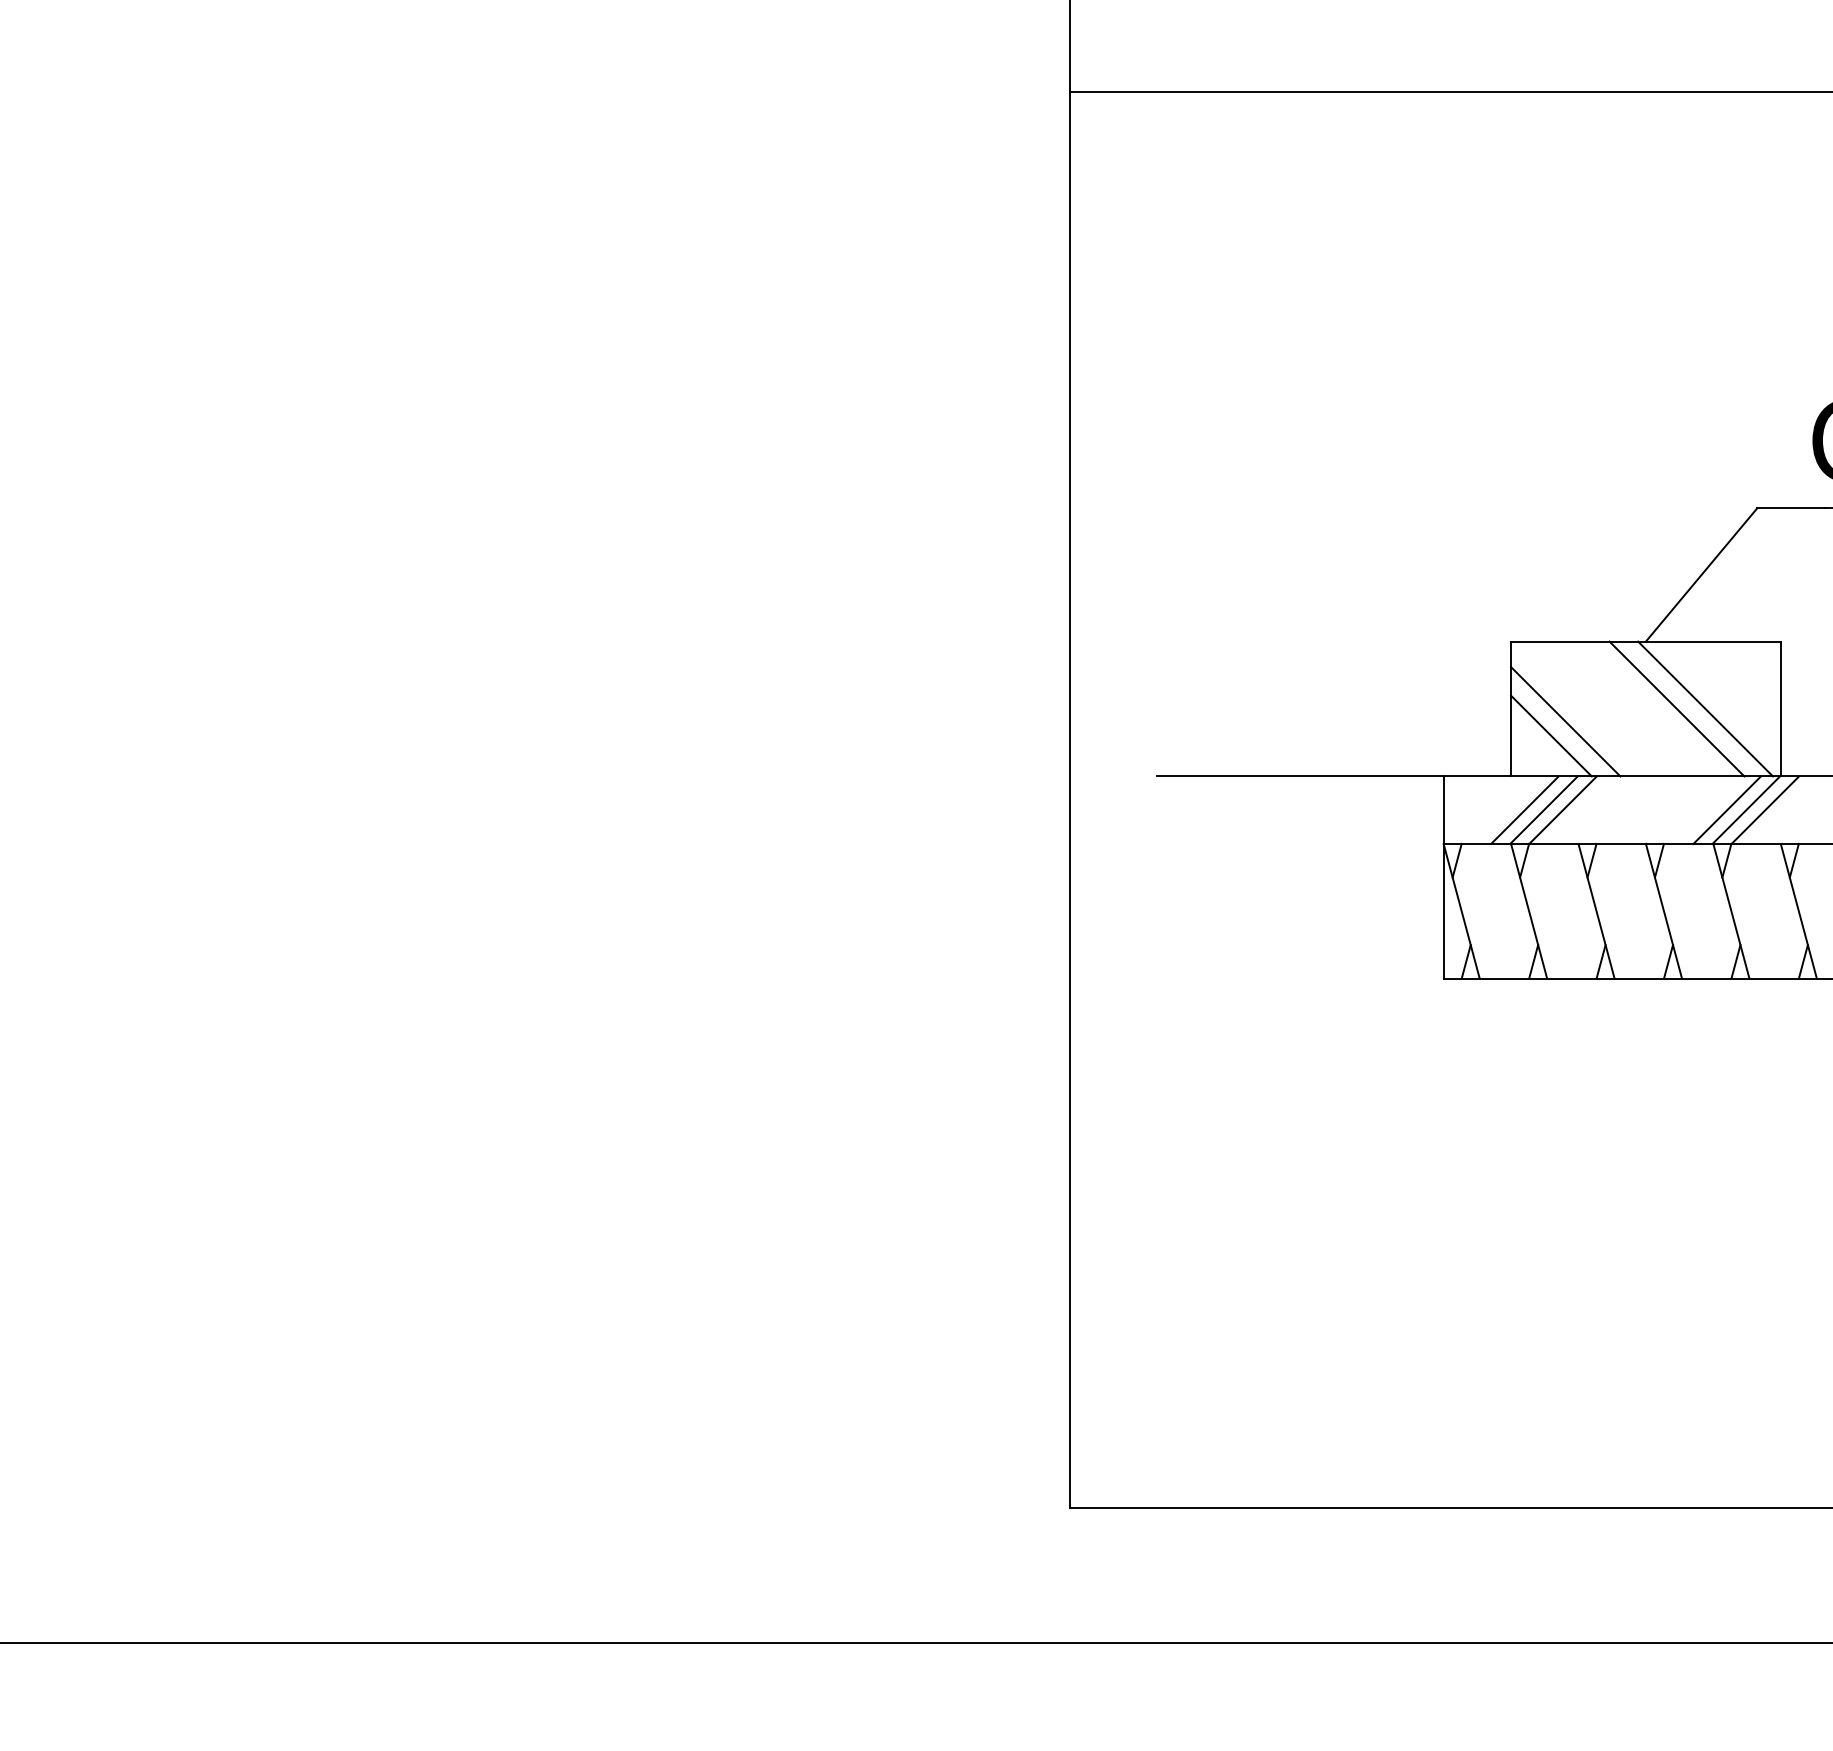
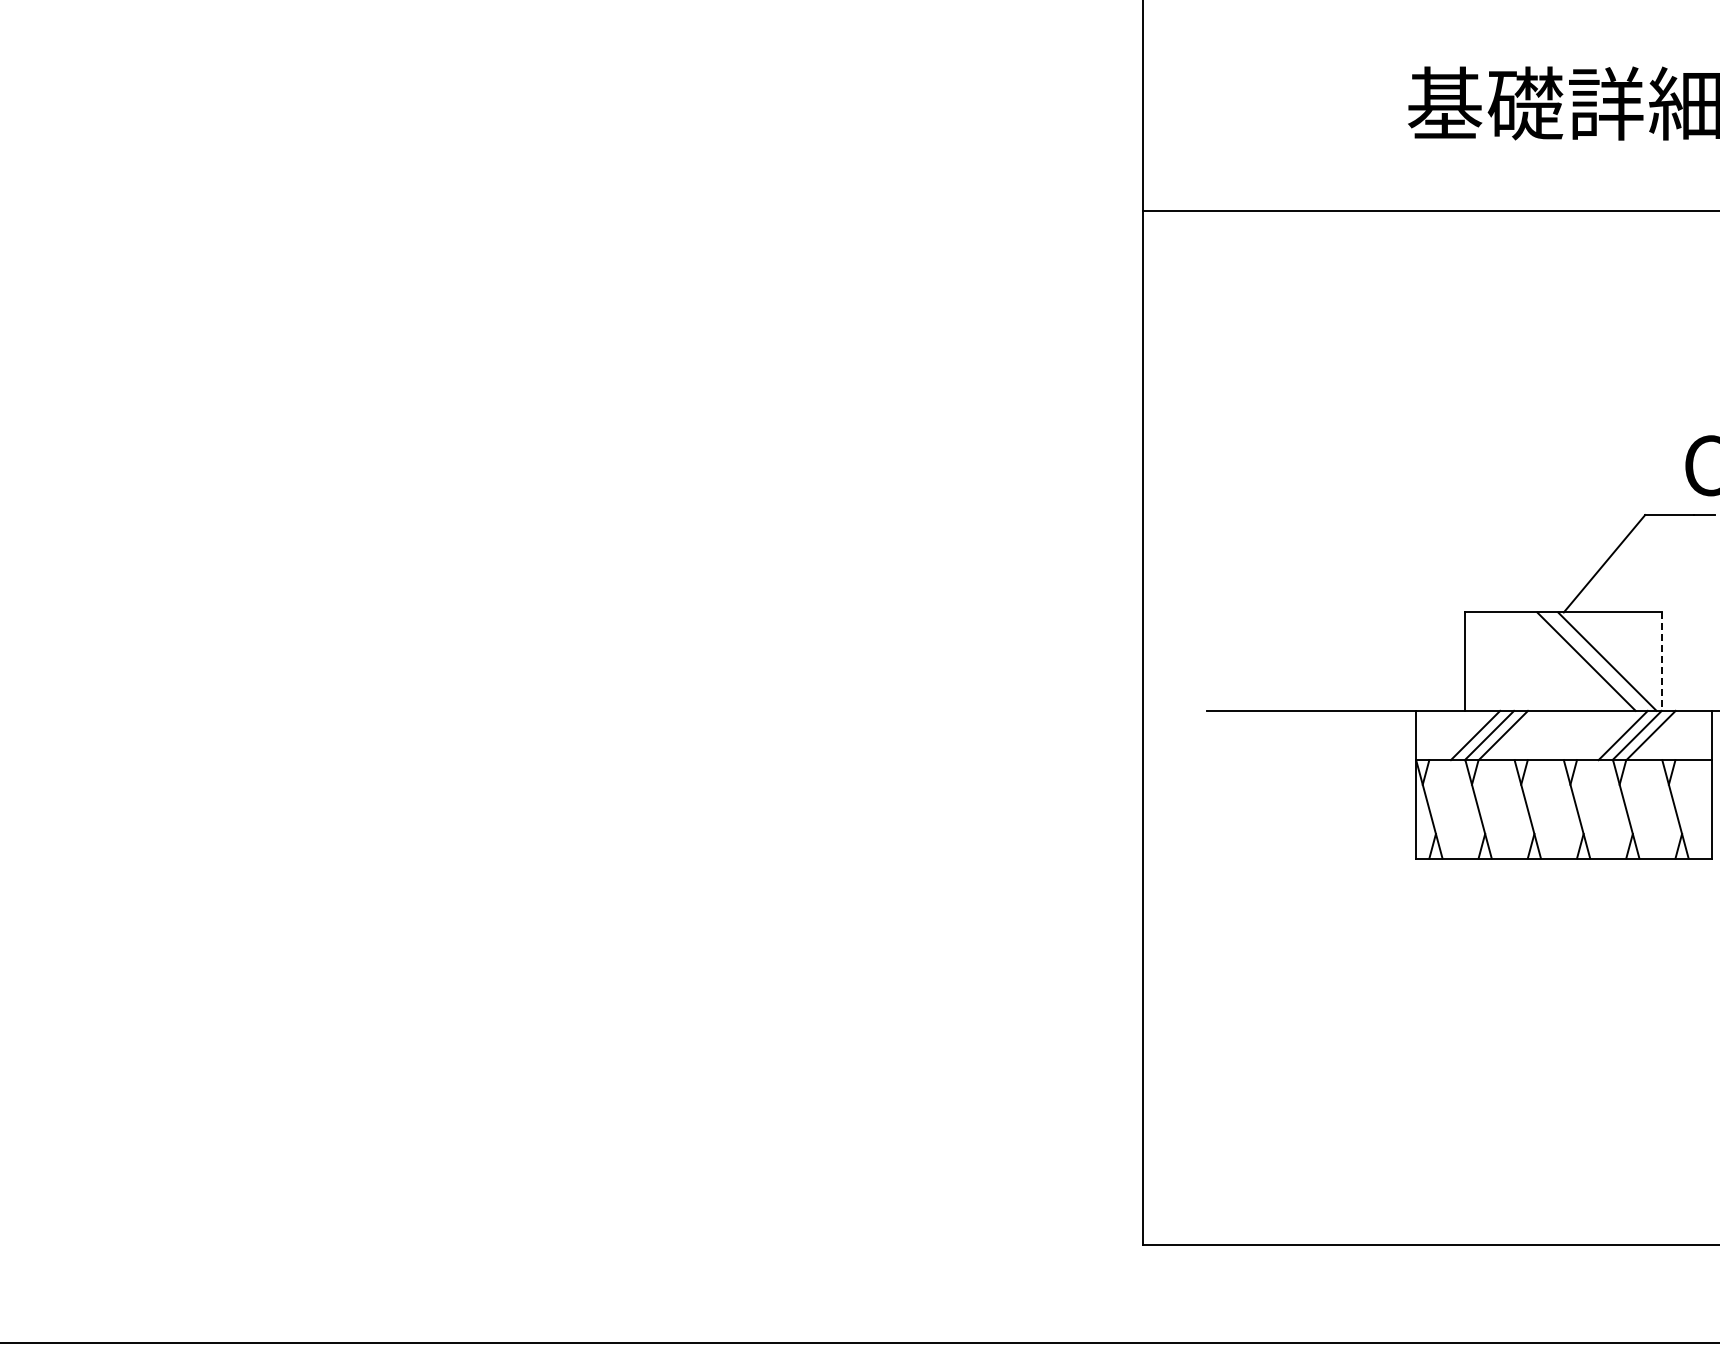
line: (1781, 710) -> (1662, 662), solid -> dashed
line: (1565, 721) -> (1505, 670), removed
line: (1550, 734) -> (1494, 680), removed

